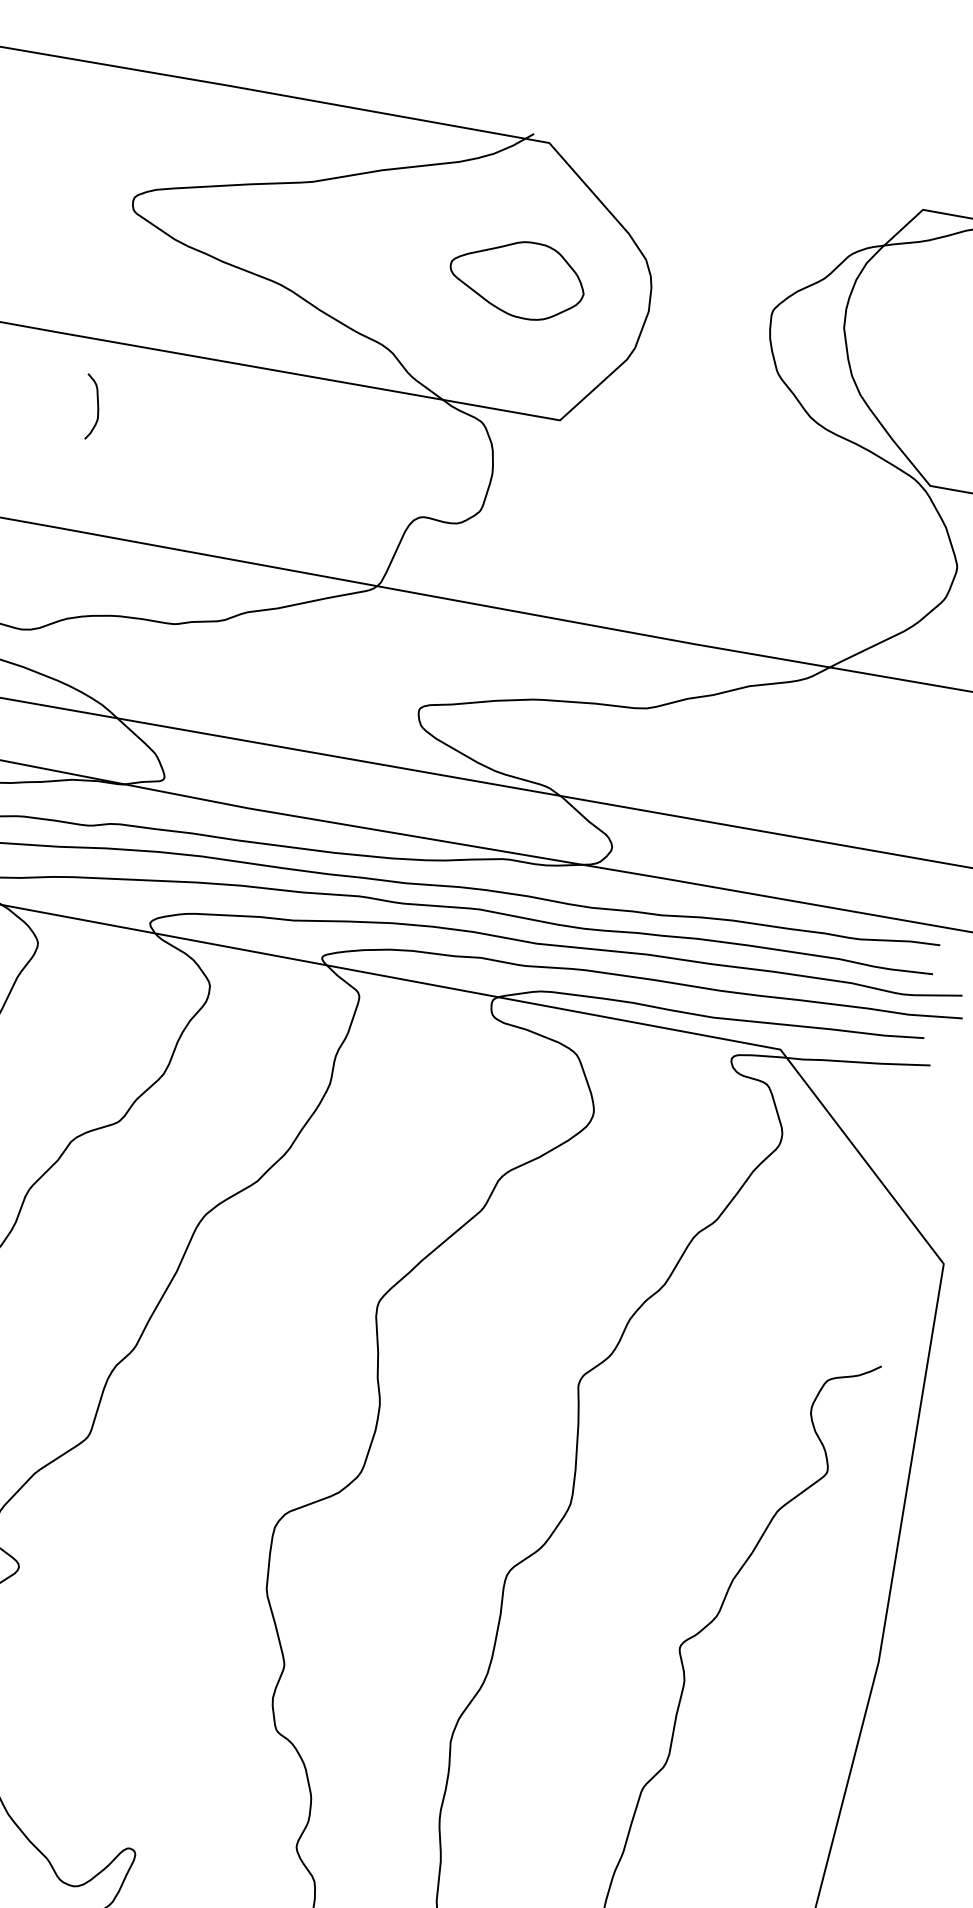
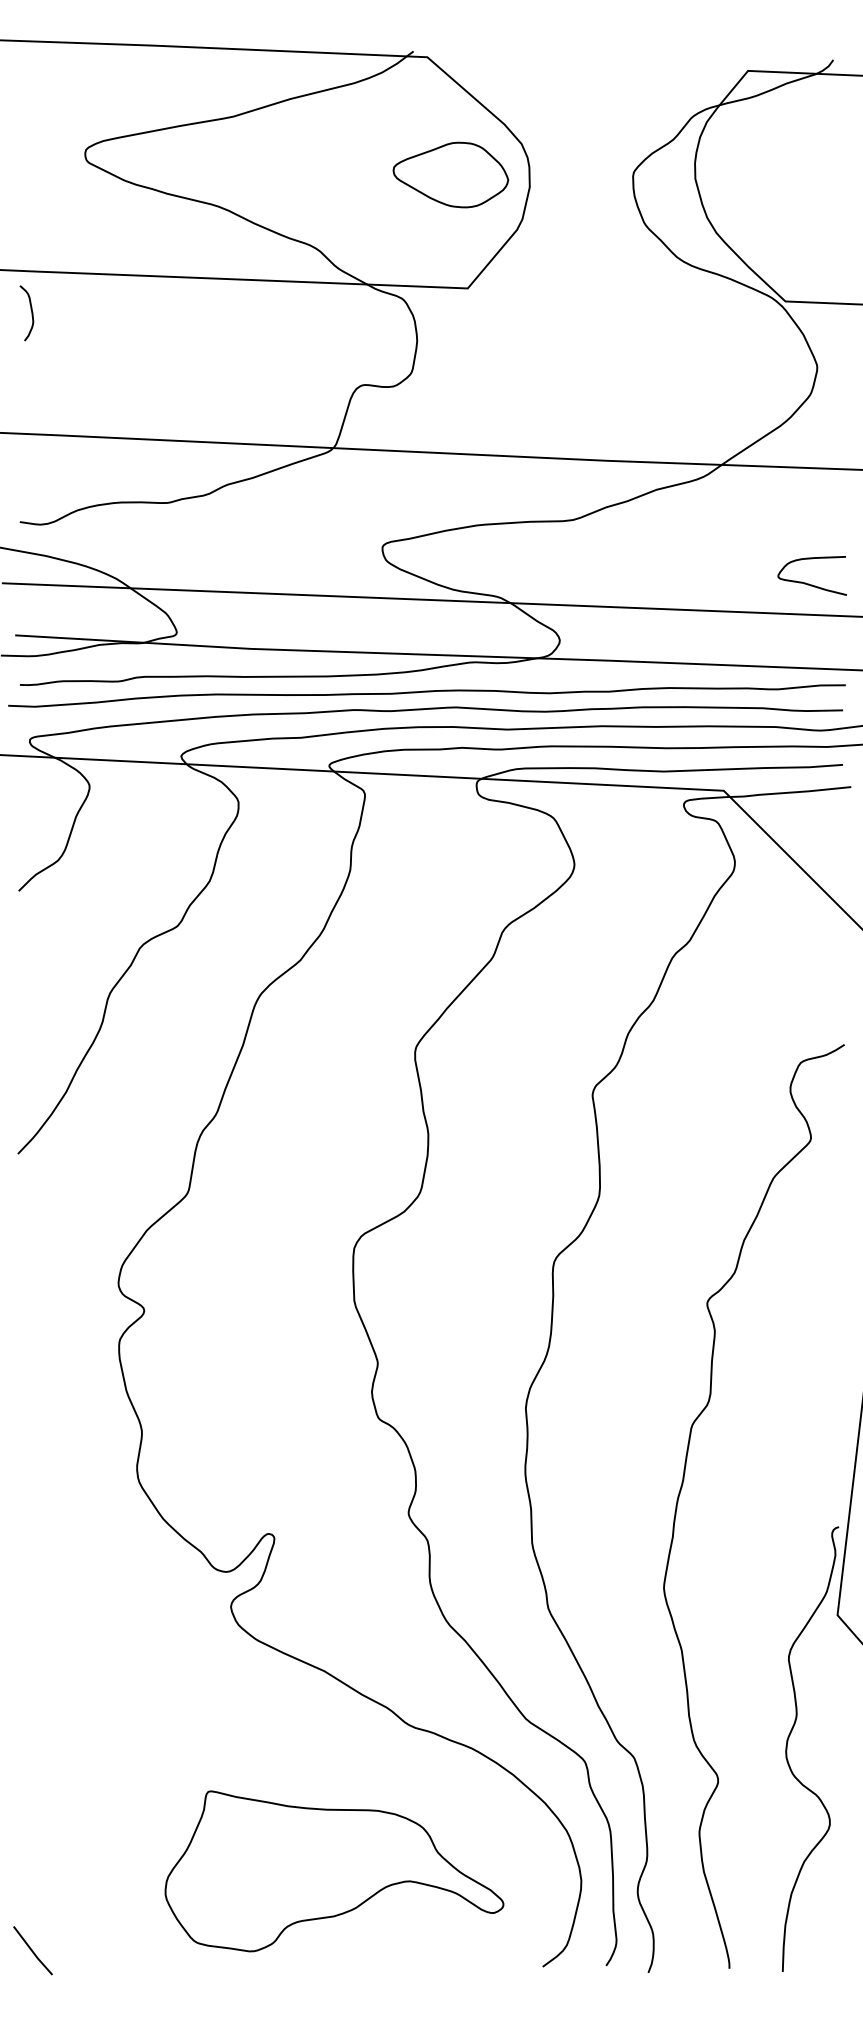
part: (516, 278) -> (450, 174), moved
curve: (97, 407) -> (31, 313), moved
curve: (913, 820) -> (809, 583), added

